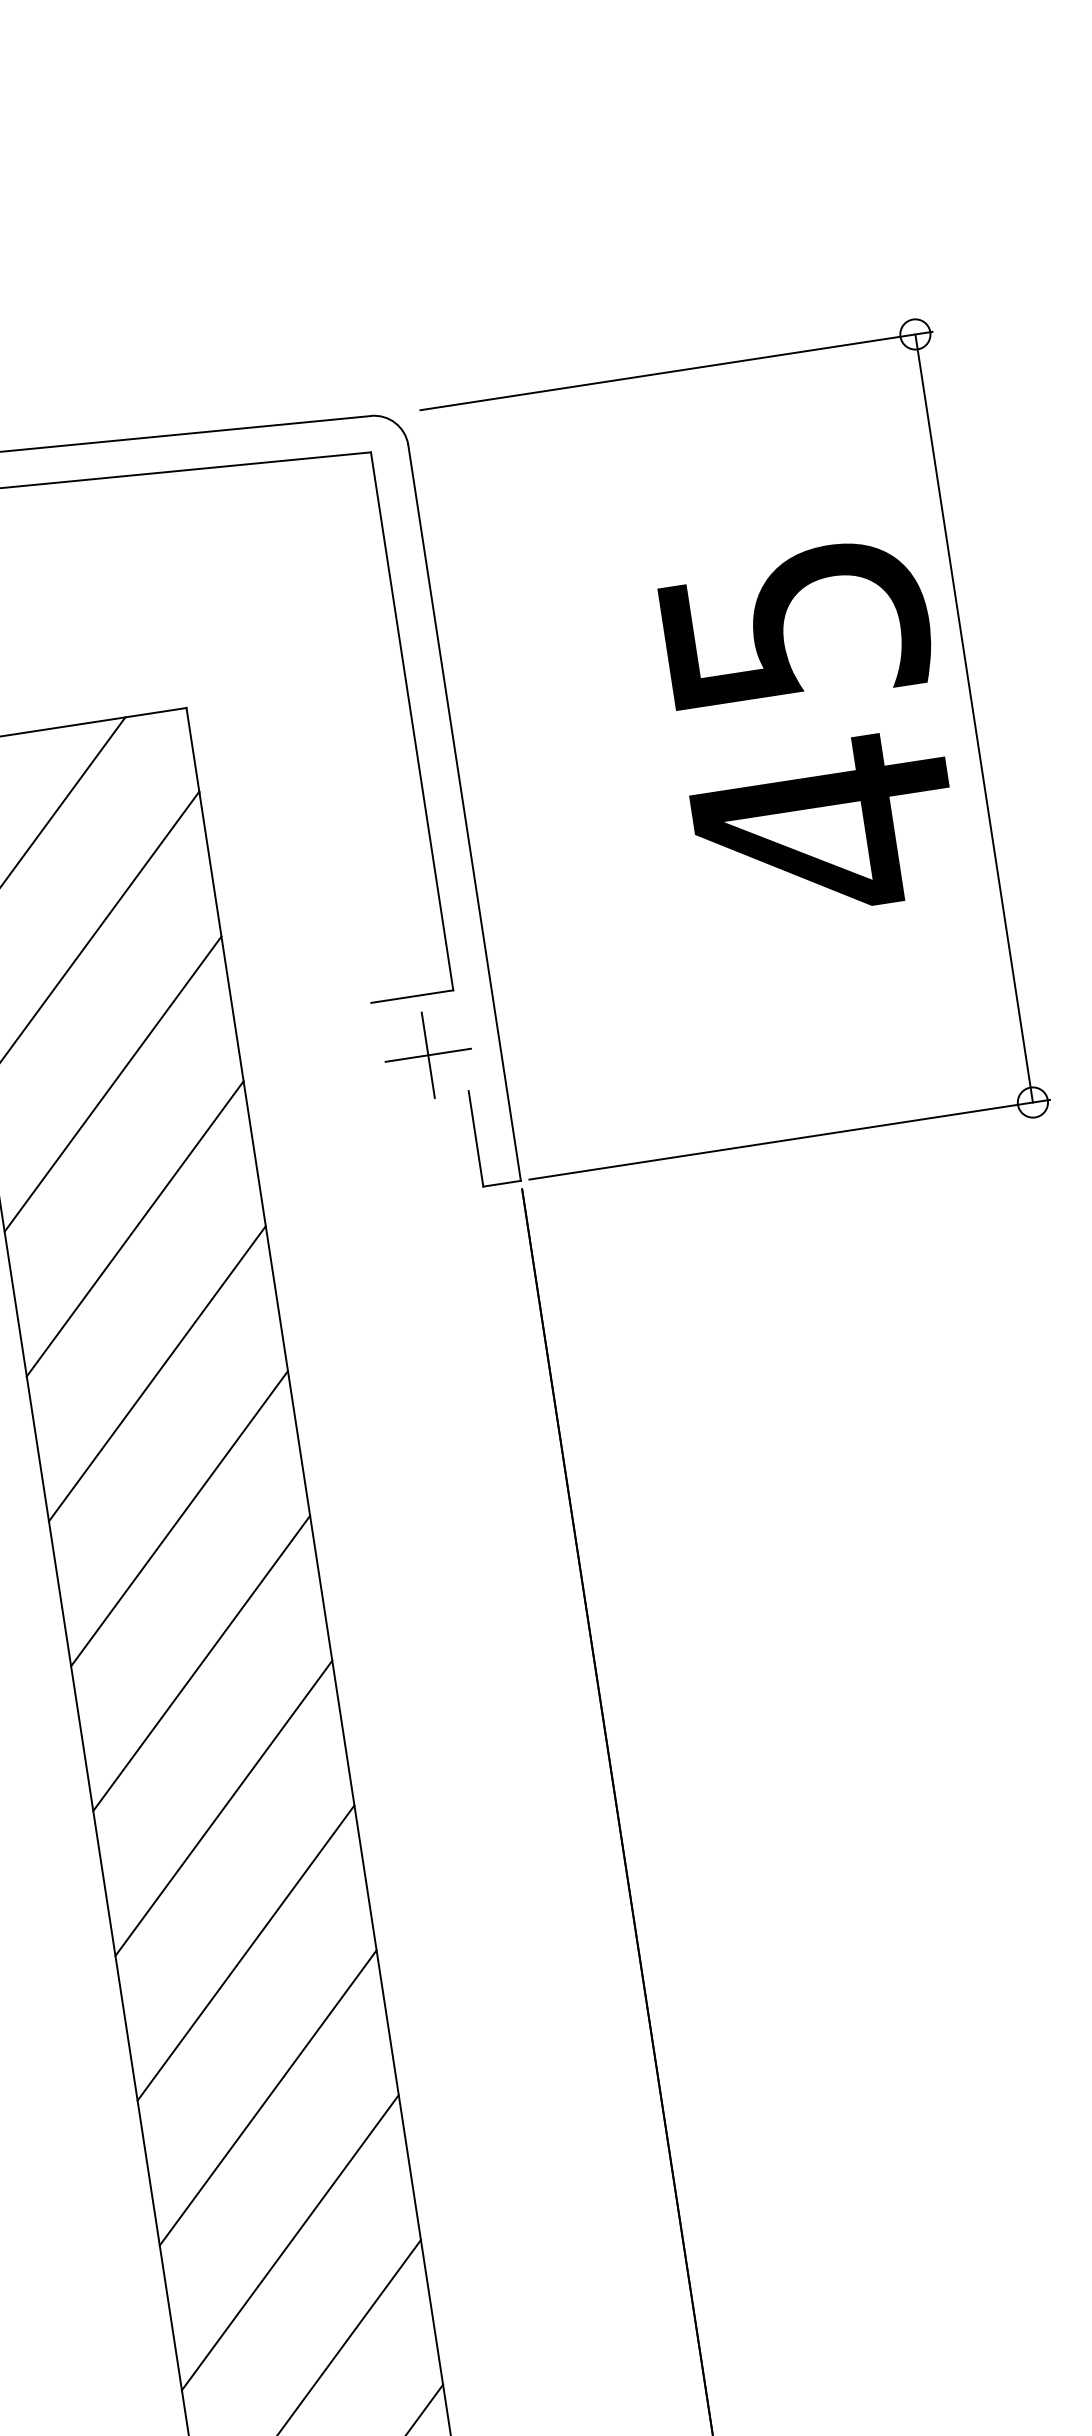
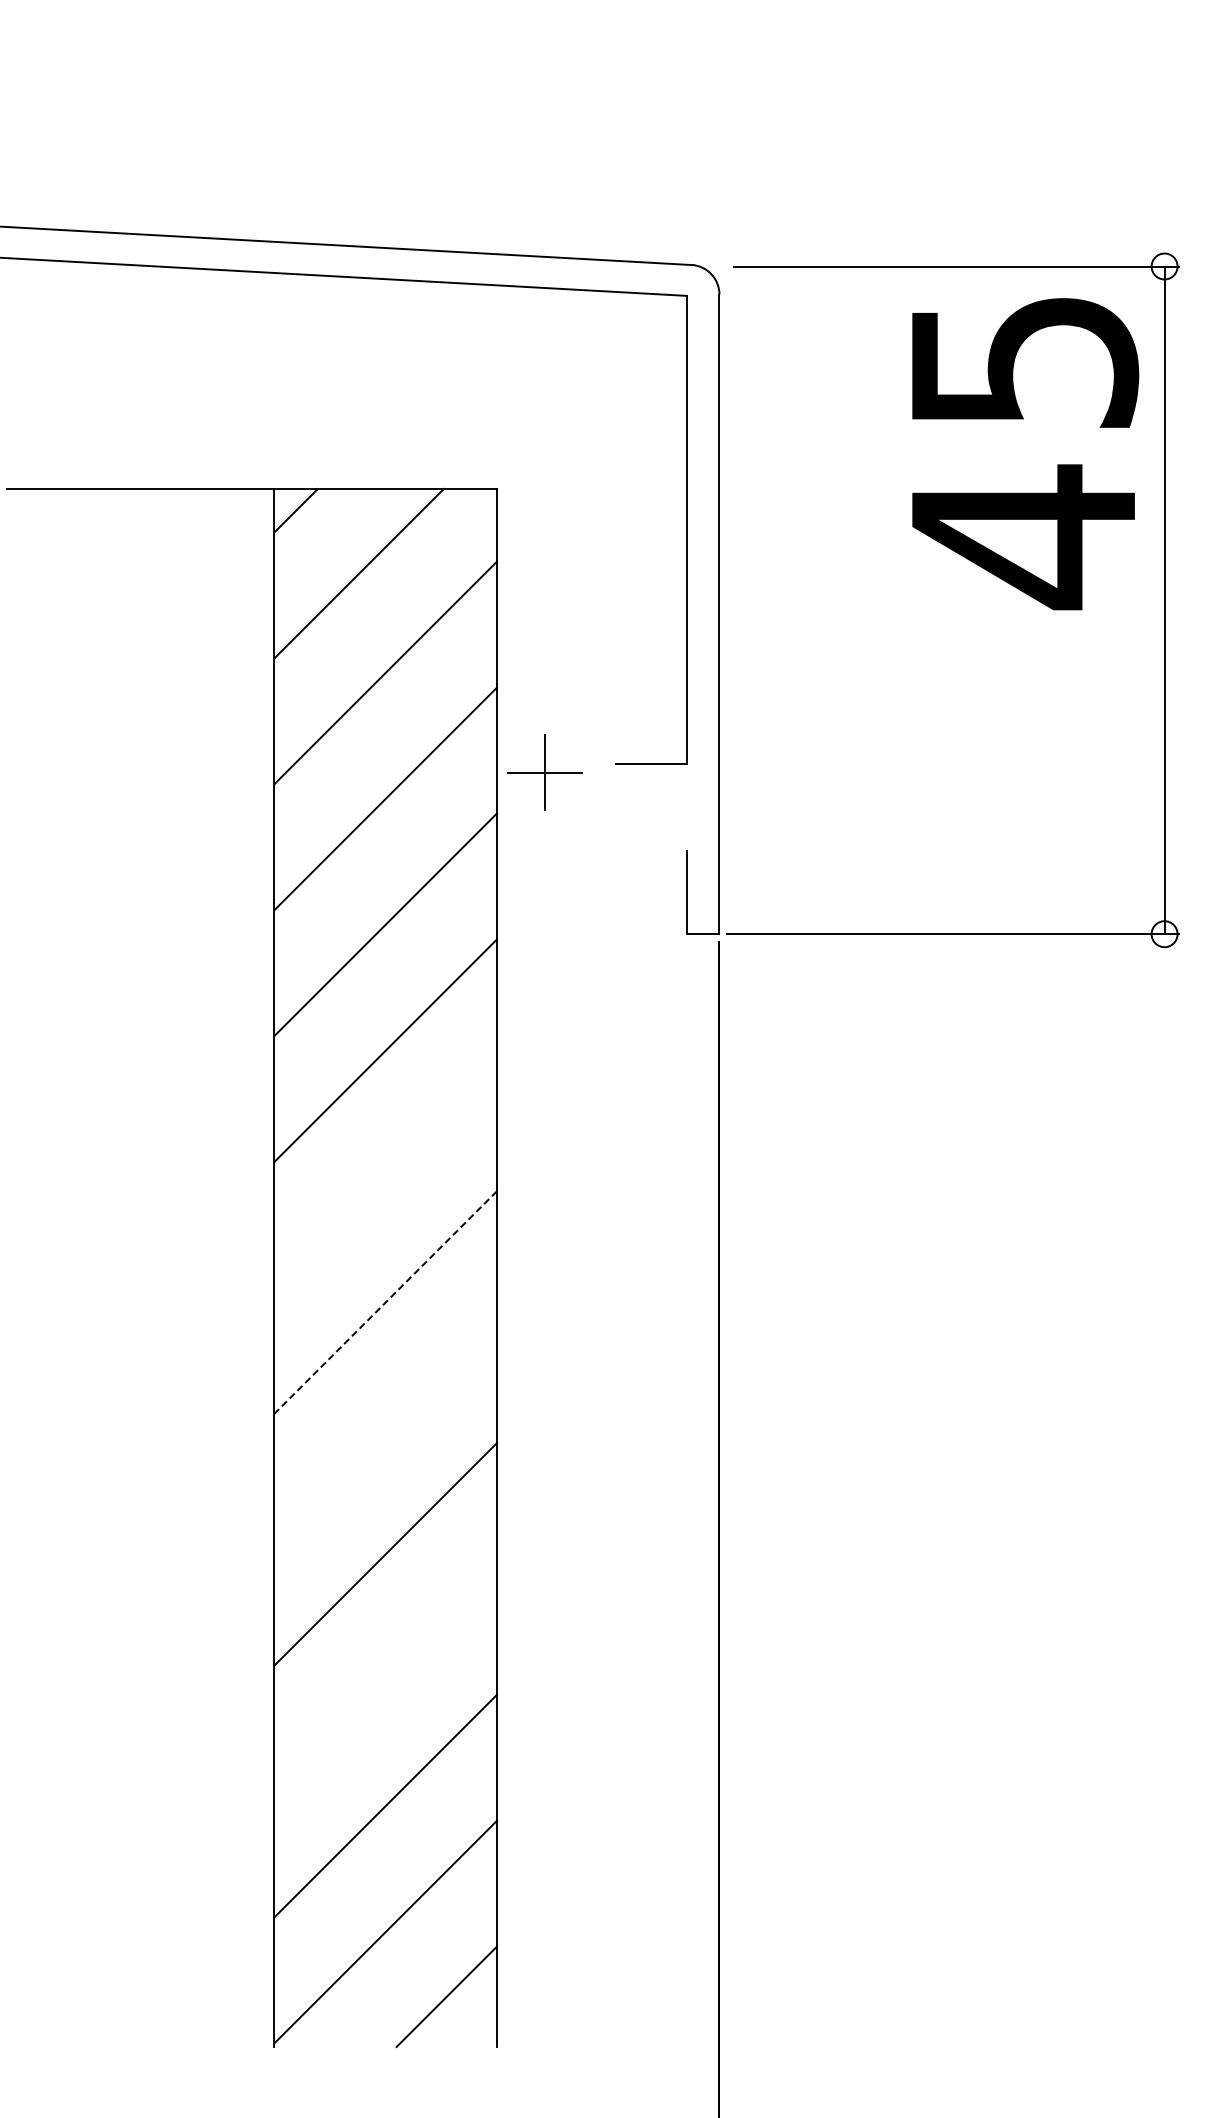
text: (812, 731) -> (1025, 454), moved
part: (427, 1055) -> (544, 772), moved
line: (179, 1518) -> (385, 1176), removed
line: (201, 1663) -> (385, 1302), solid -> dashed
line: (223, 1808) -> (385, 1428), removed
line: (268, 2098) -> (385, 1680), removed

